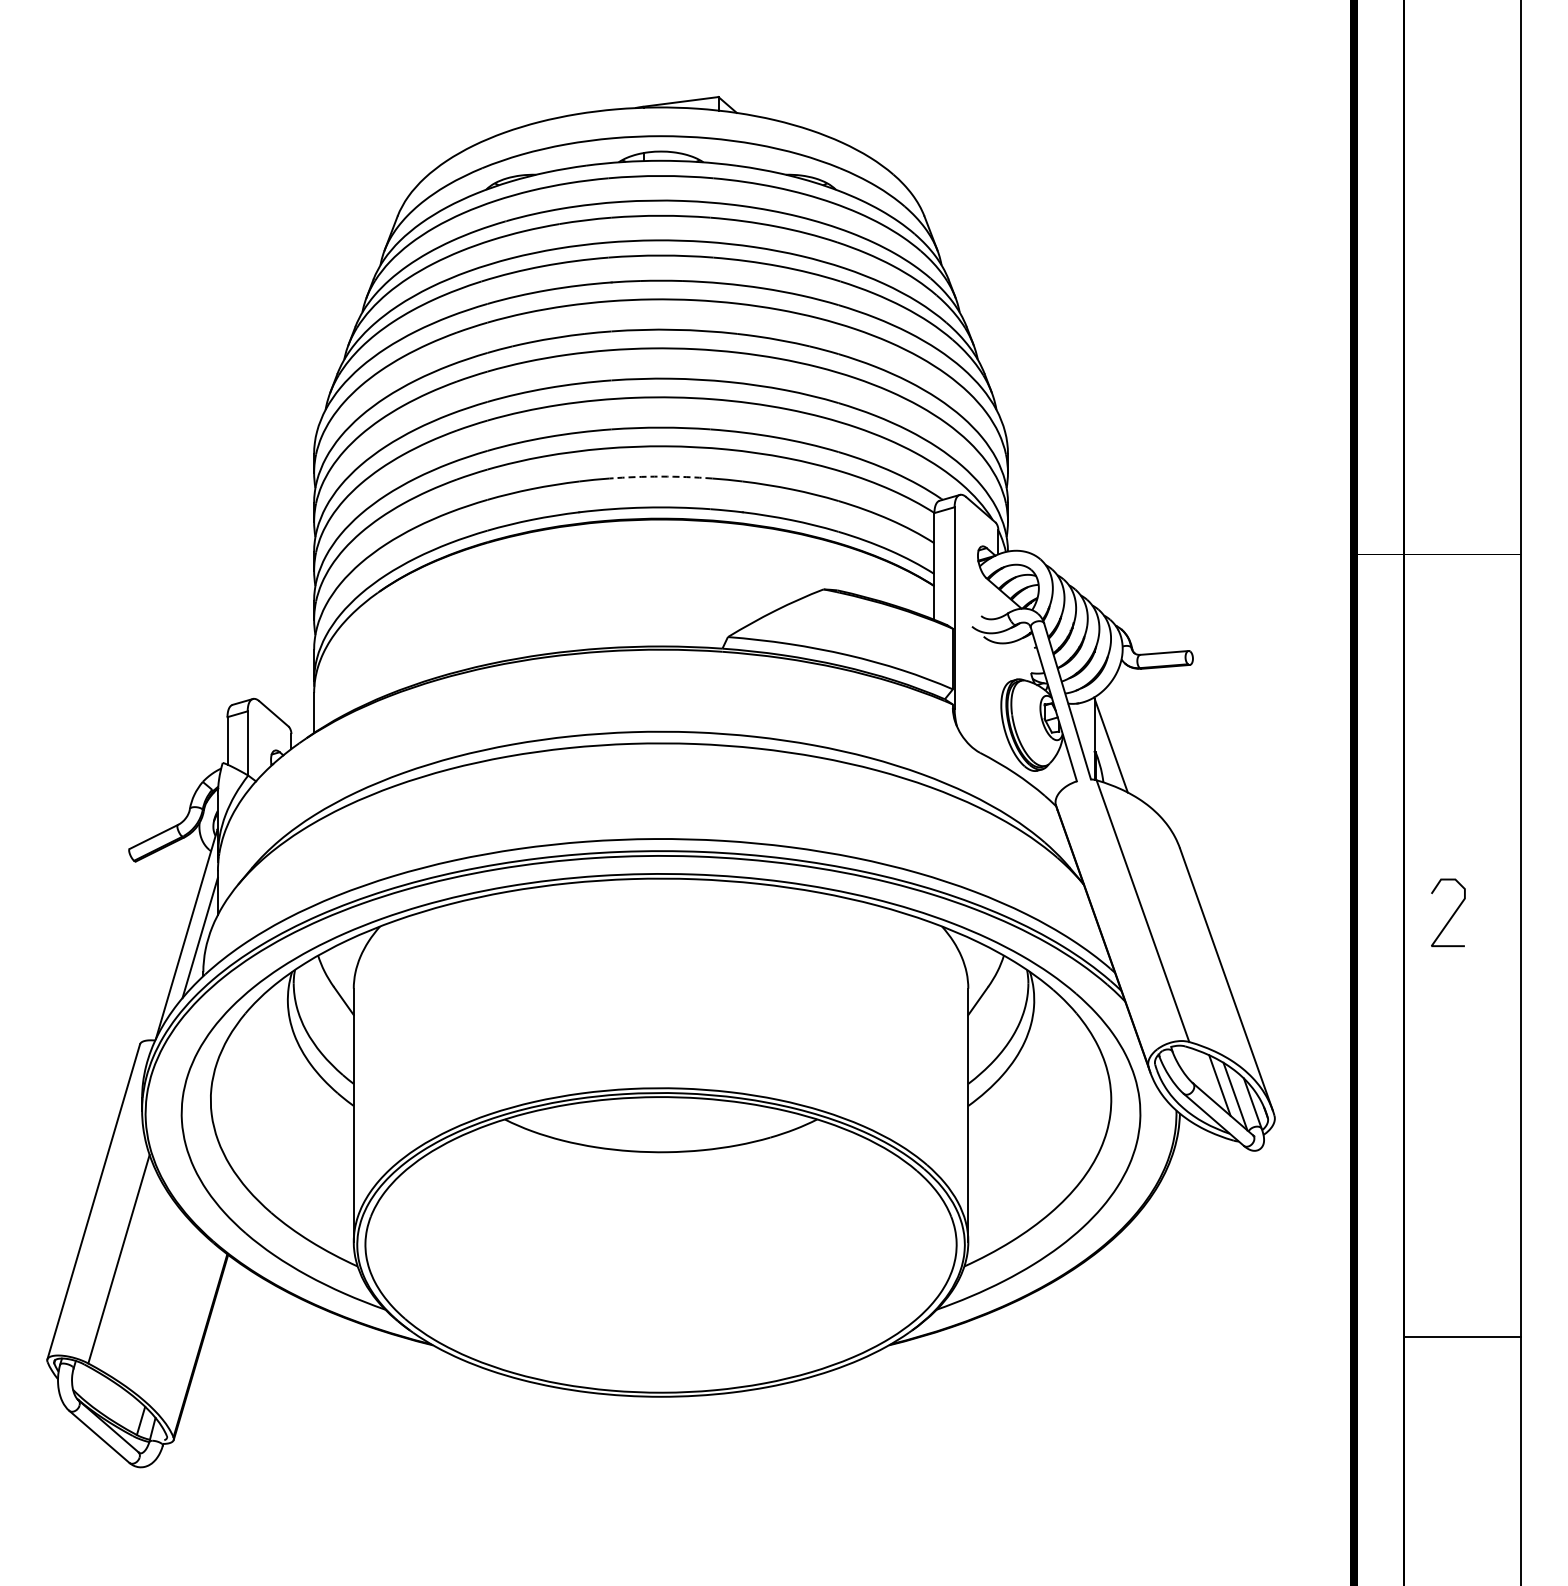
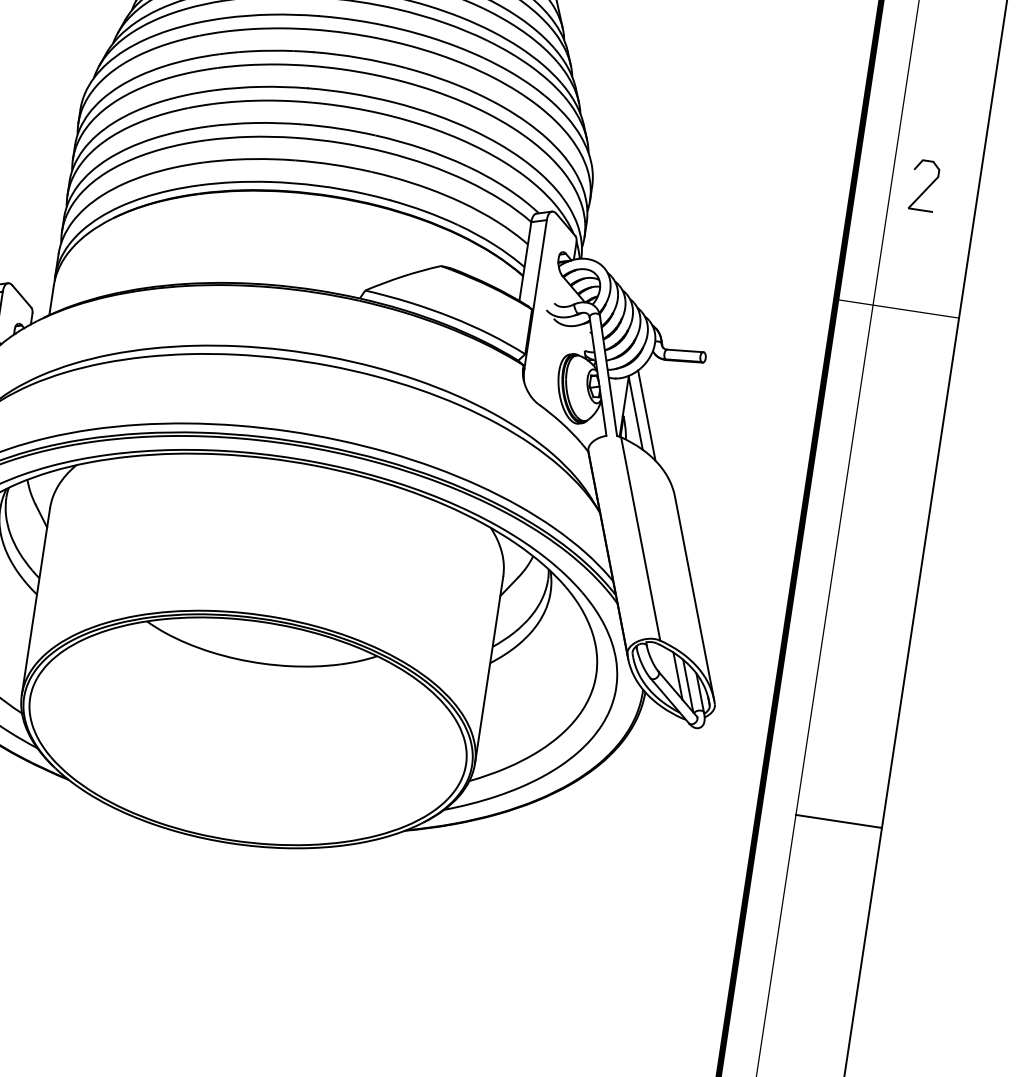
arc: (661, 476) -> (334, 164), dashed -> solid
line: (1125, 746) -> (646, 415), added
curve: (1451, 915) -> (926, 187), moved
line: (1462, 1336) -> (839, 821), moved

